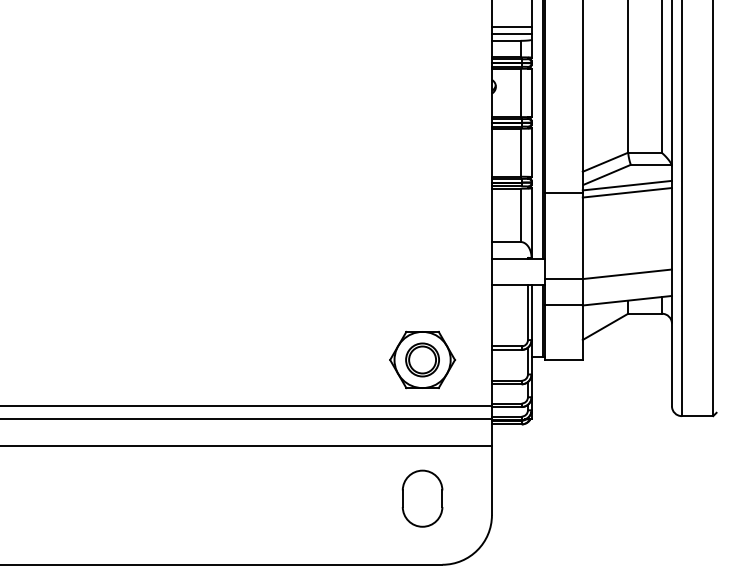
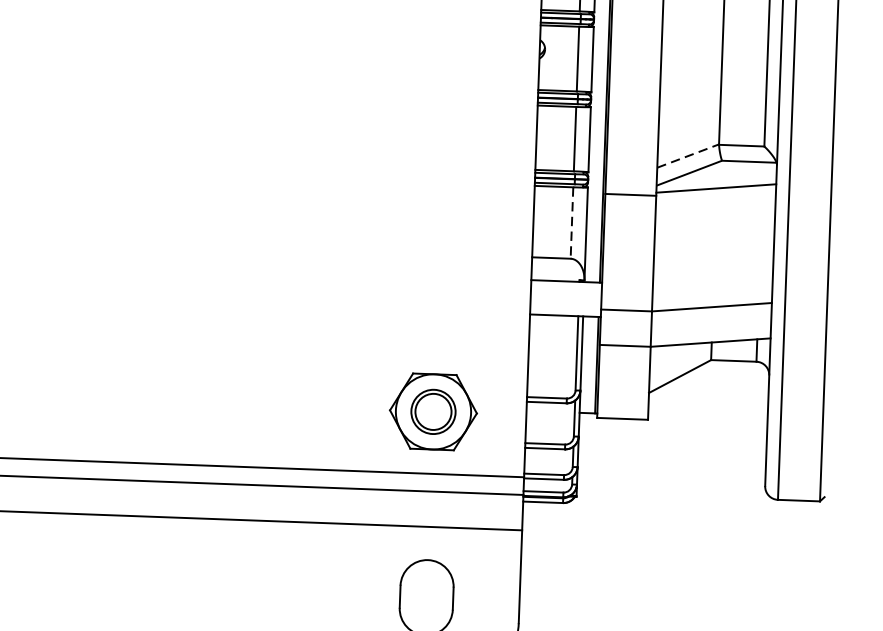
line: (605, 162) -> (688, 156), solid -> dashed
line: (626, 192) -> (714, 197), removed
line: (520, 215) -> (571, 223), solid -> dashed

